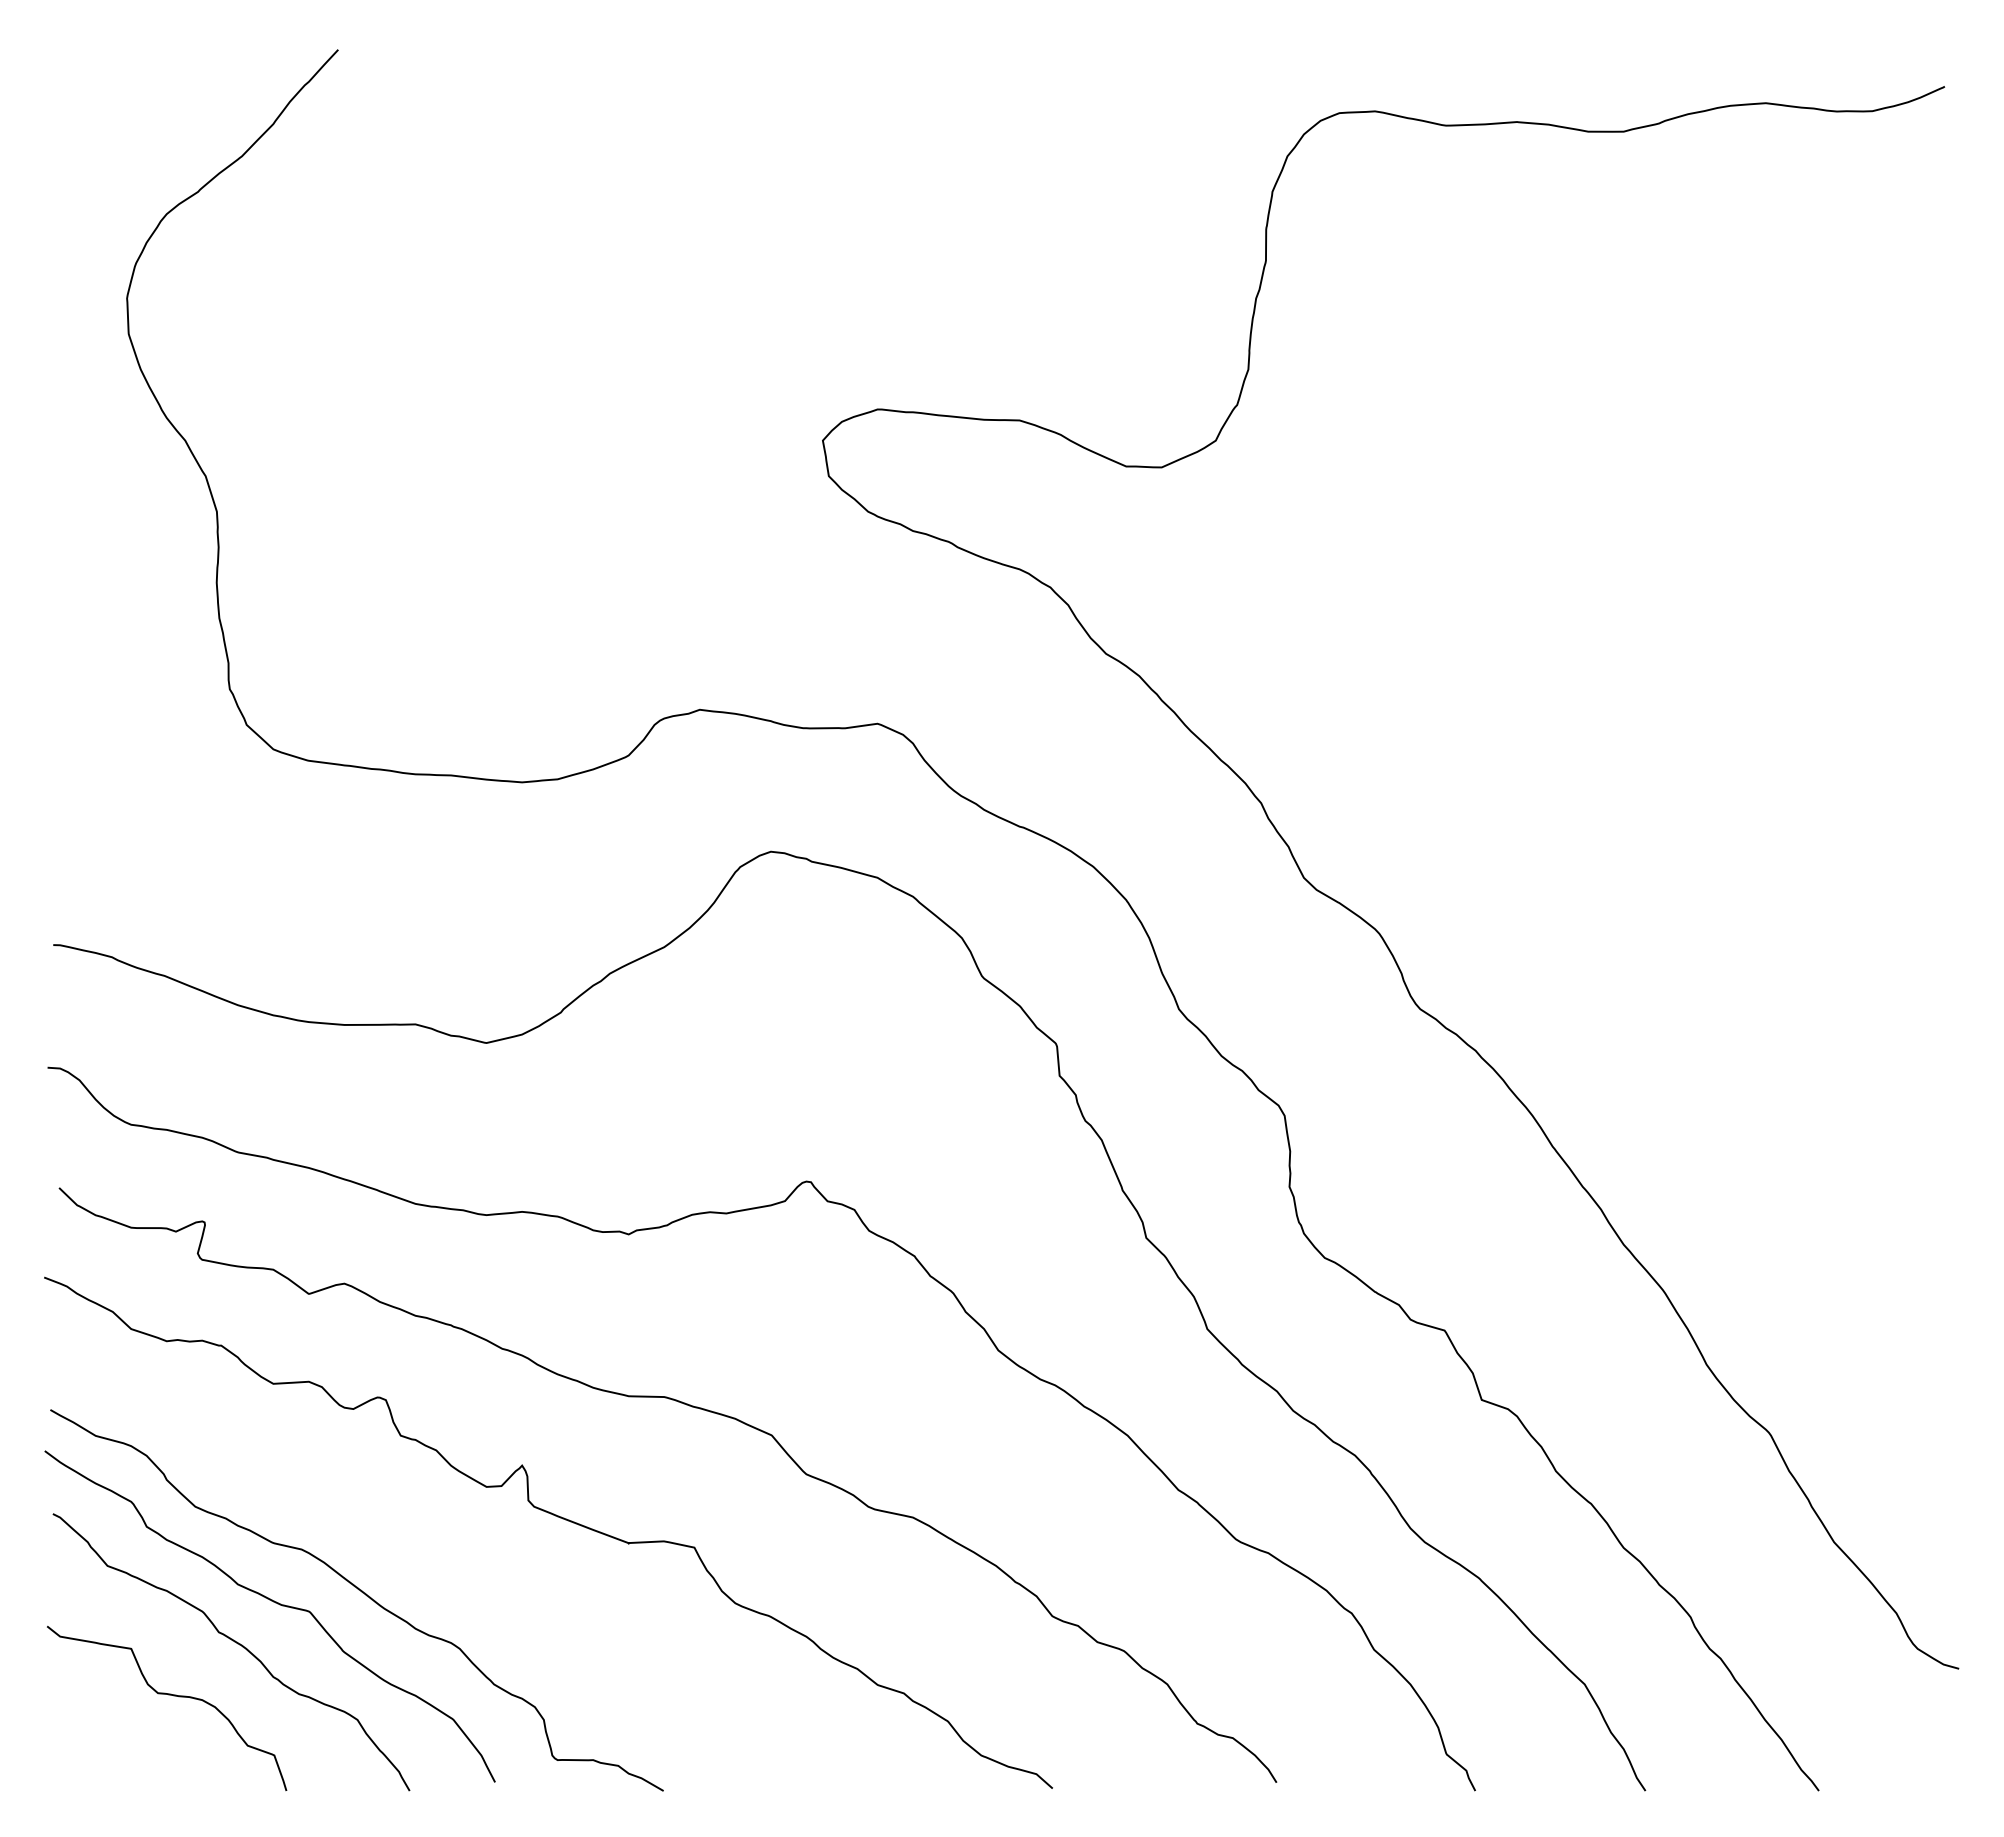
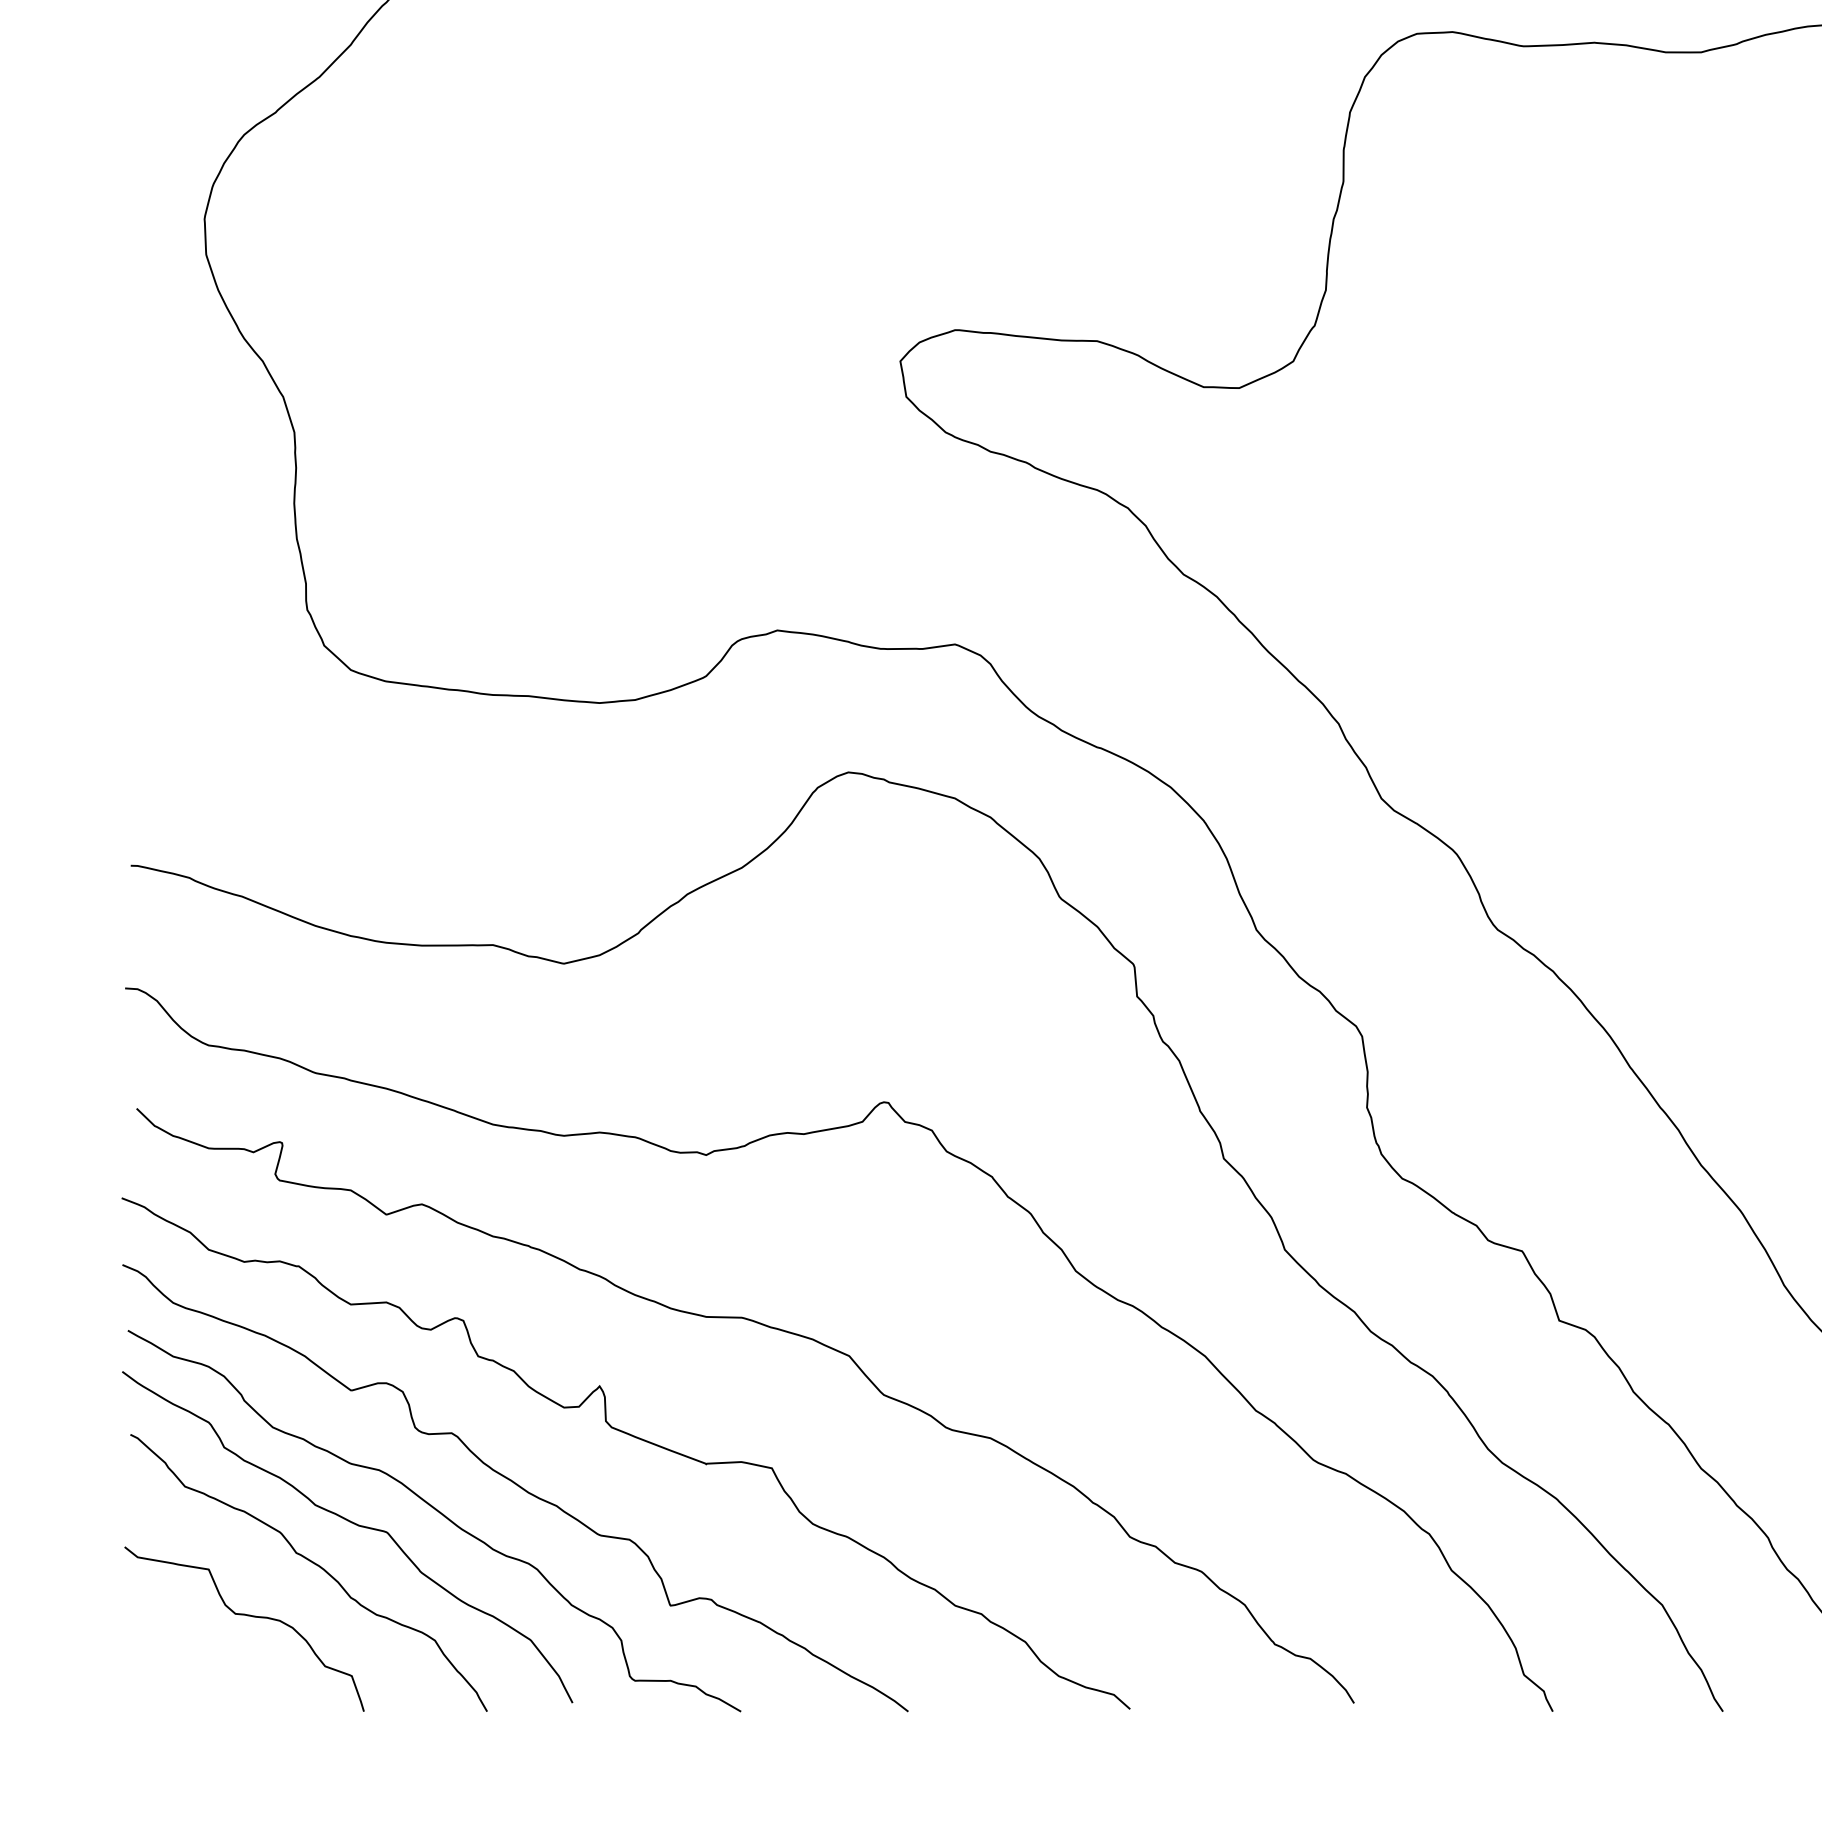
curve: (439, 1565) -> (517, 1486), added

